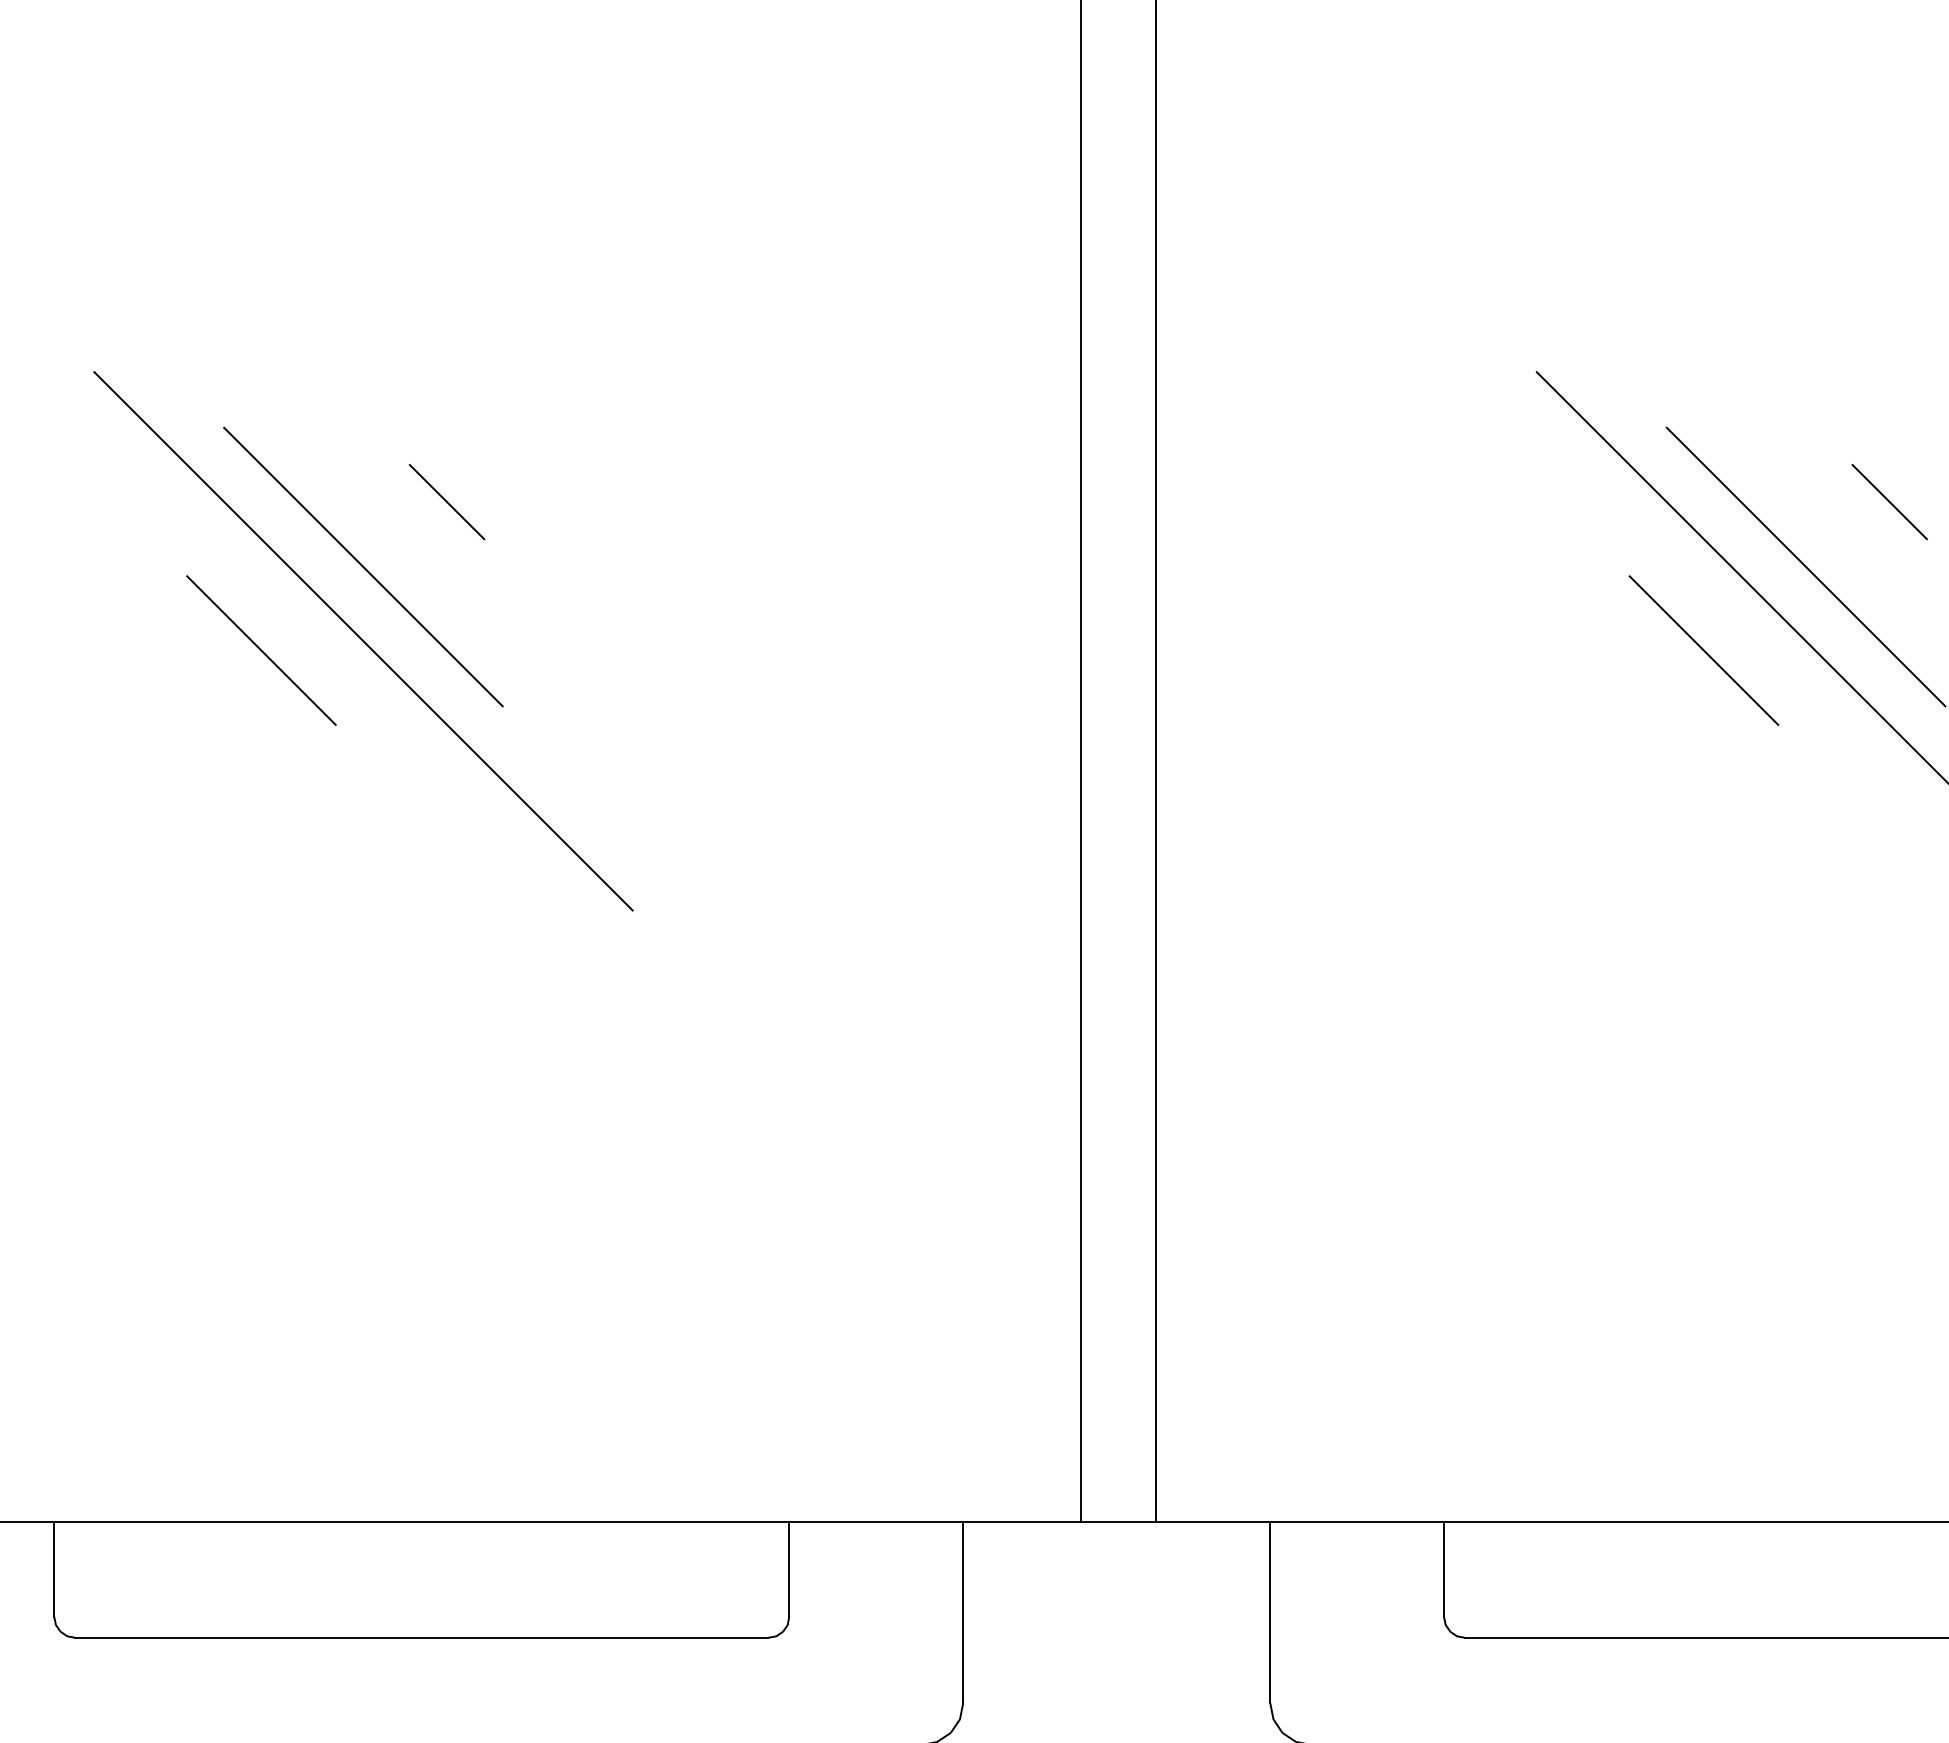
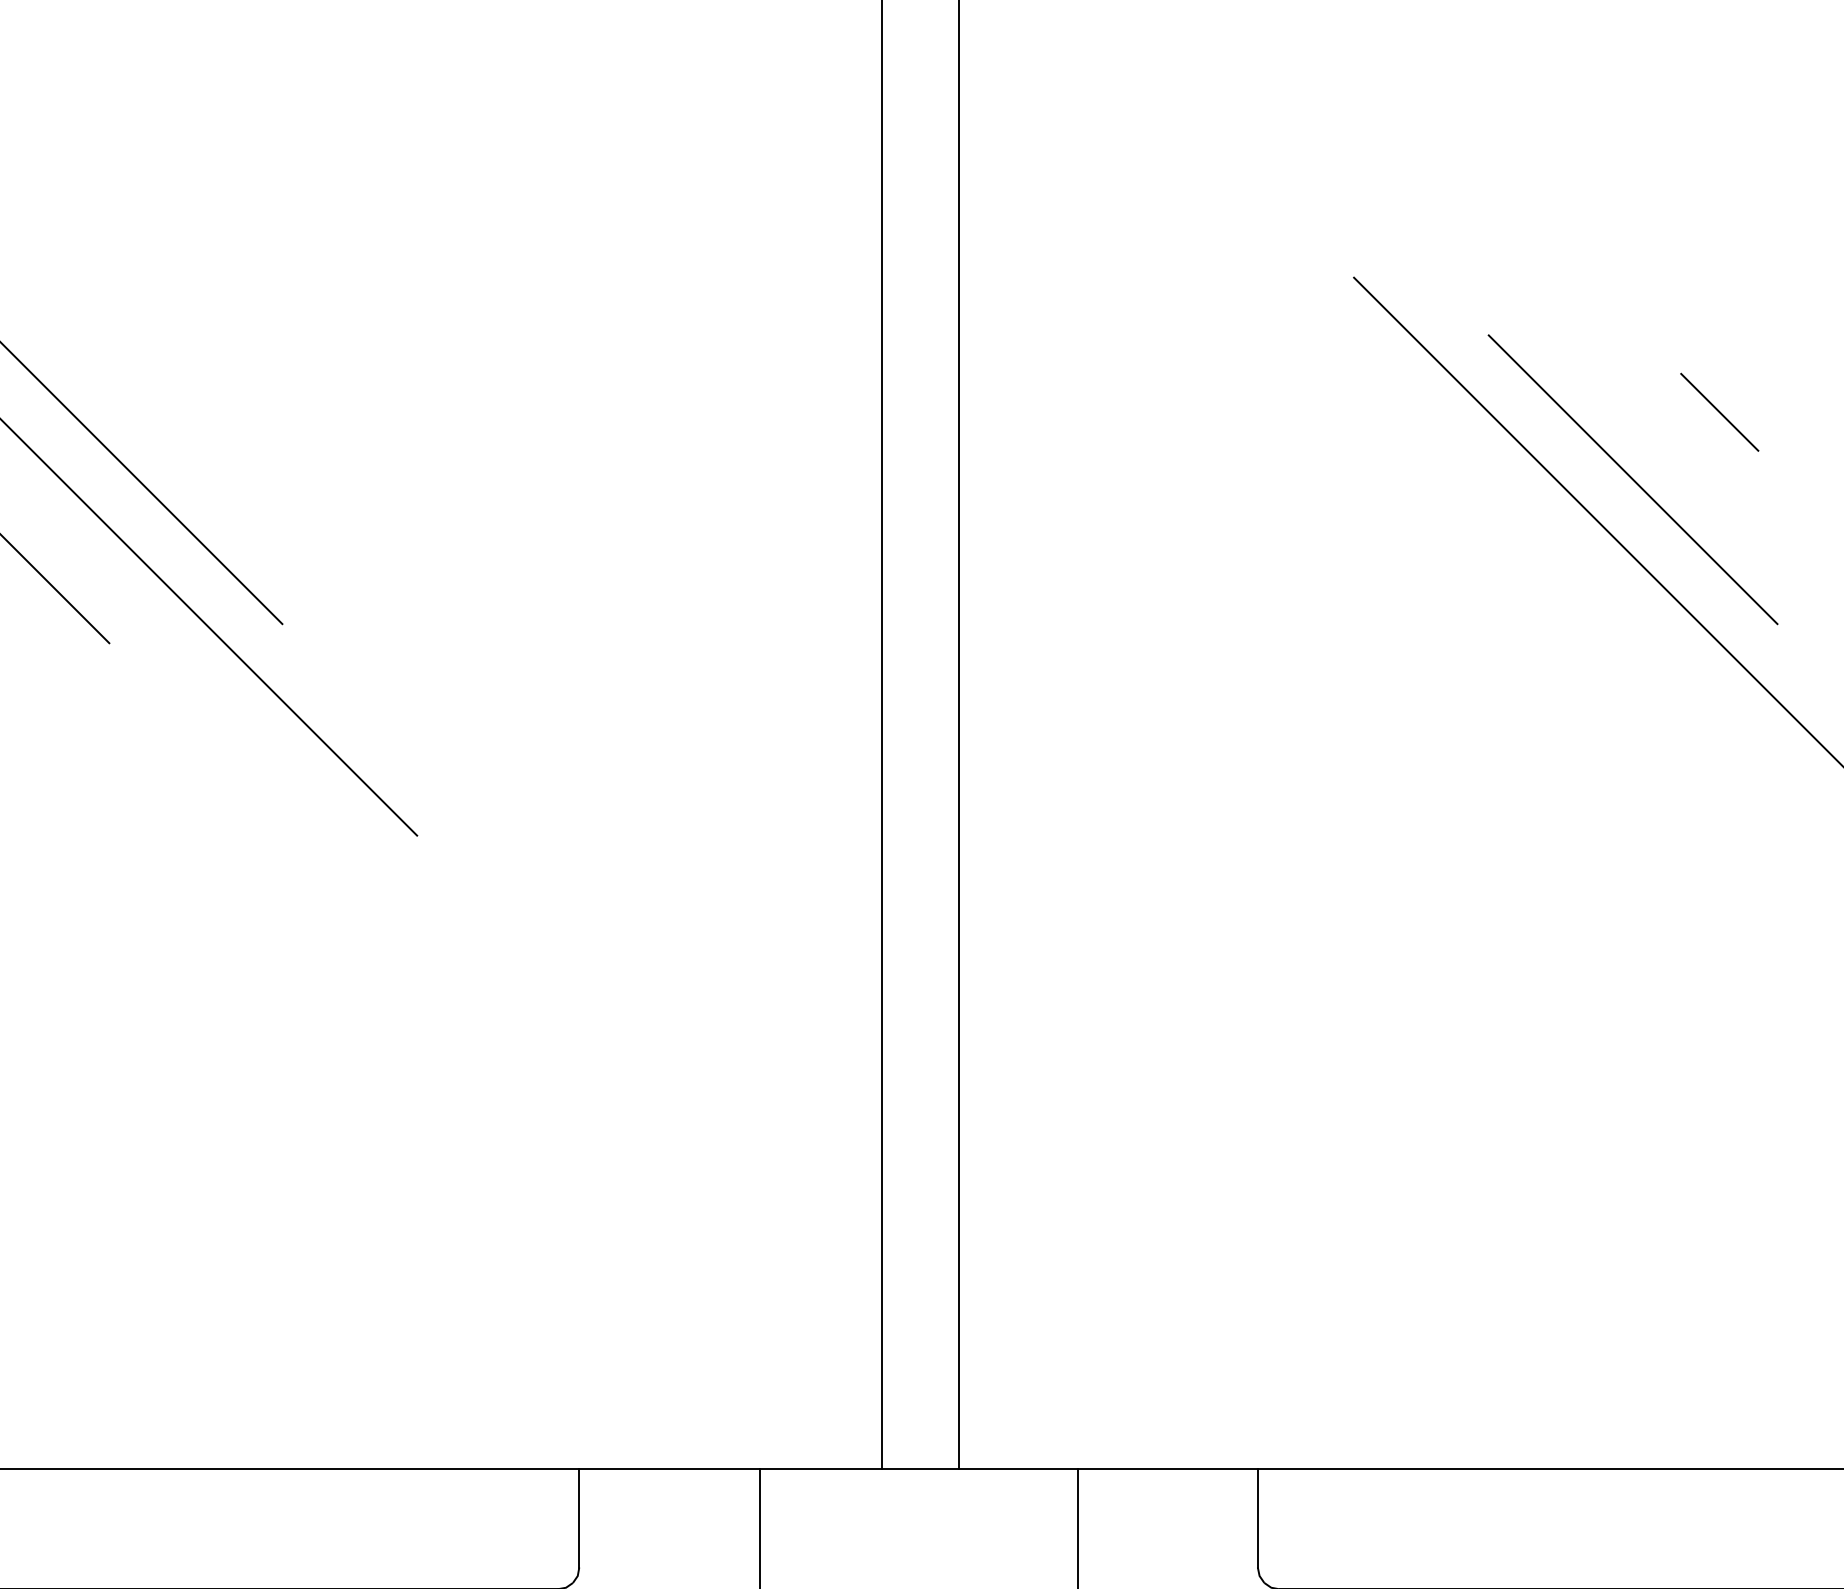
line: (447, 502) -> (225, 412), removed
line: (1703, 650) -> (1526, 566), removed

